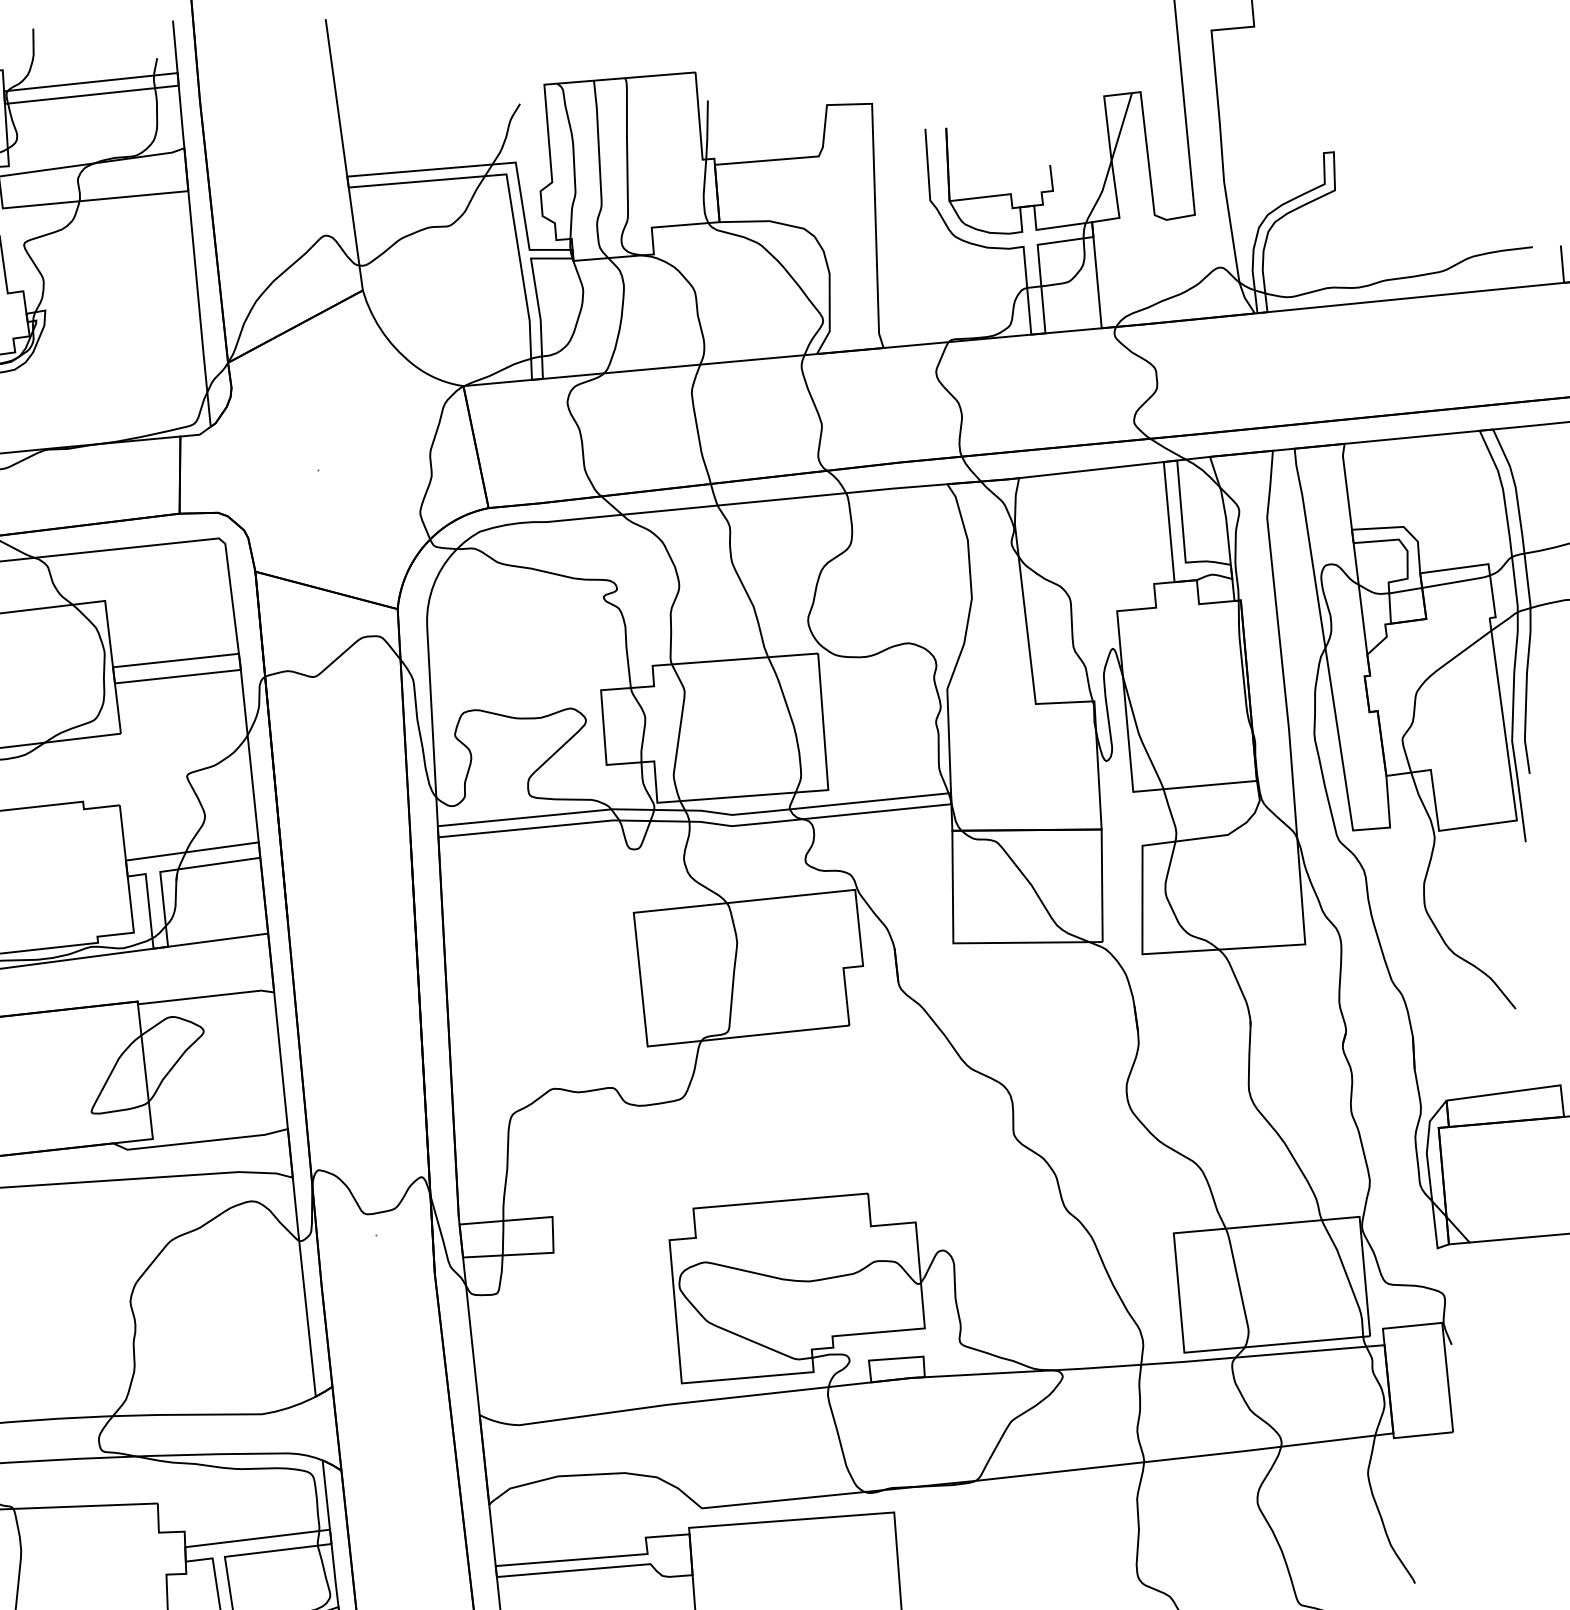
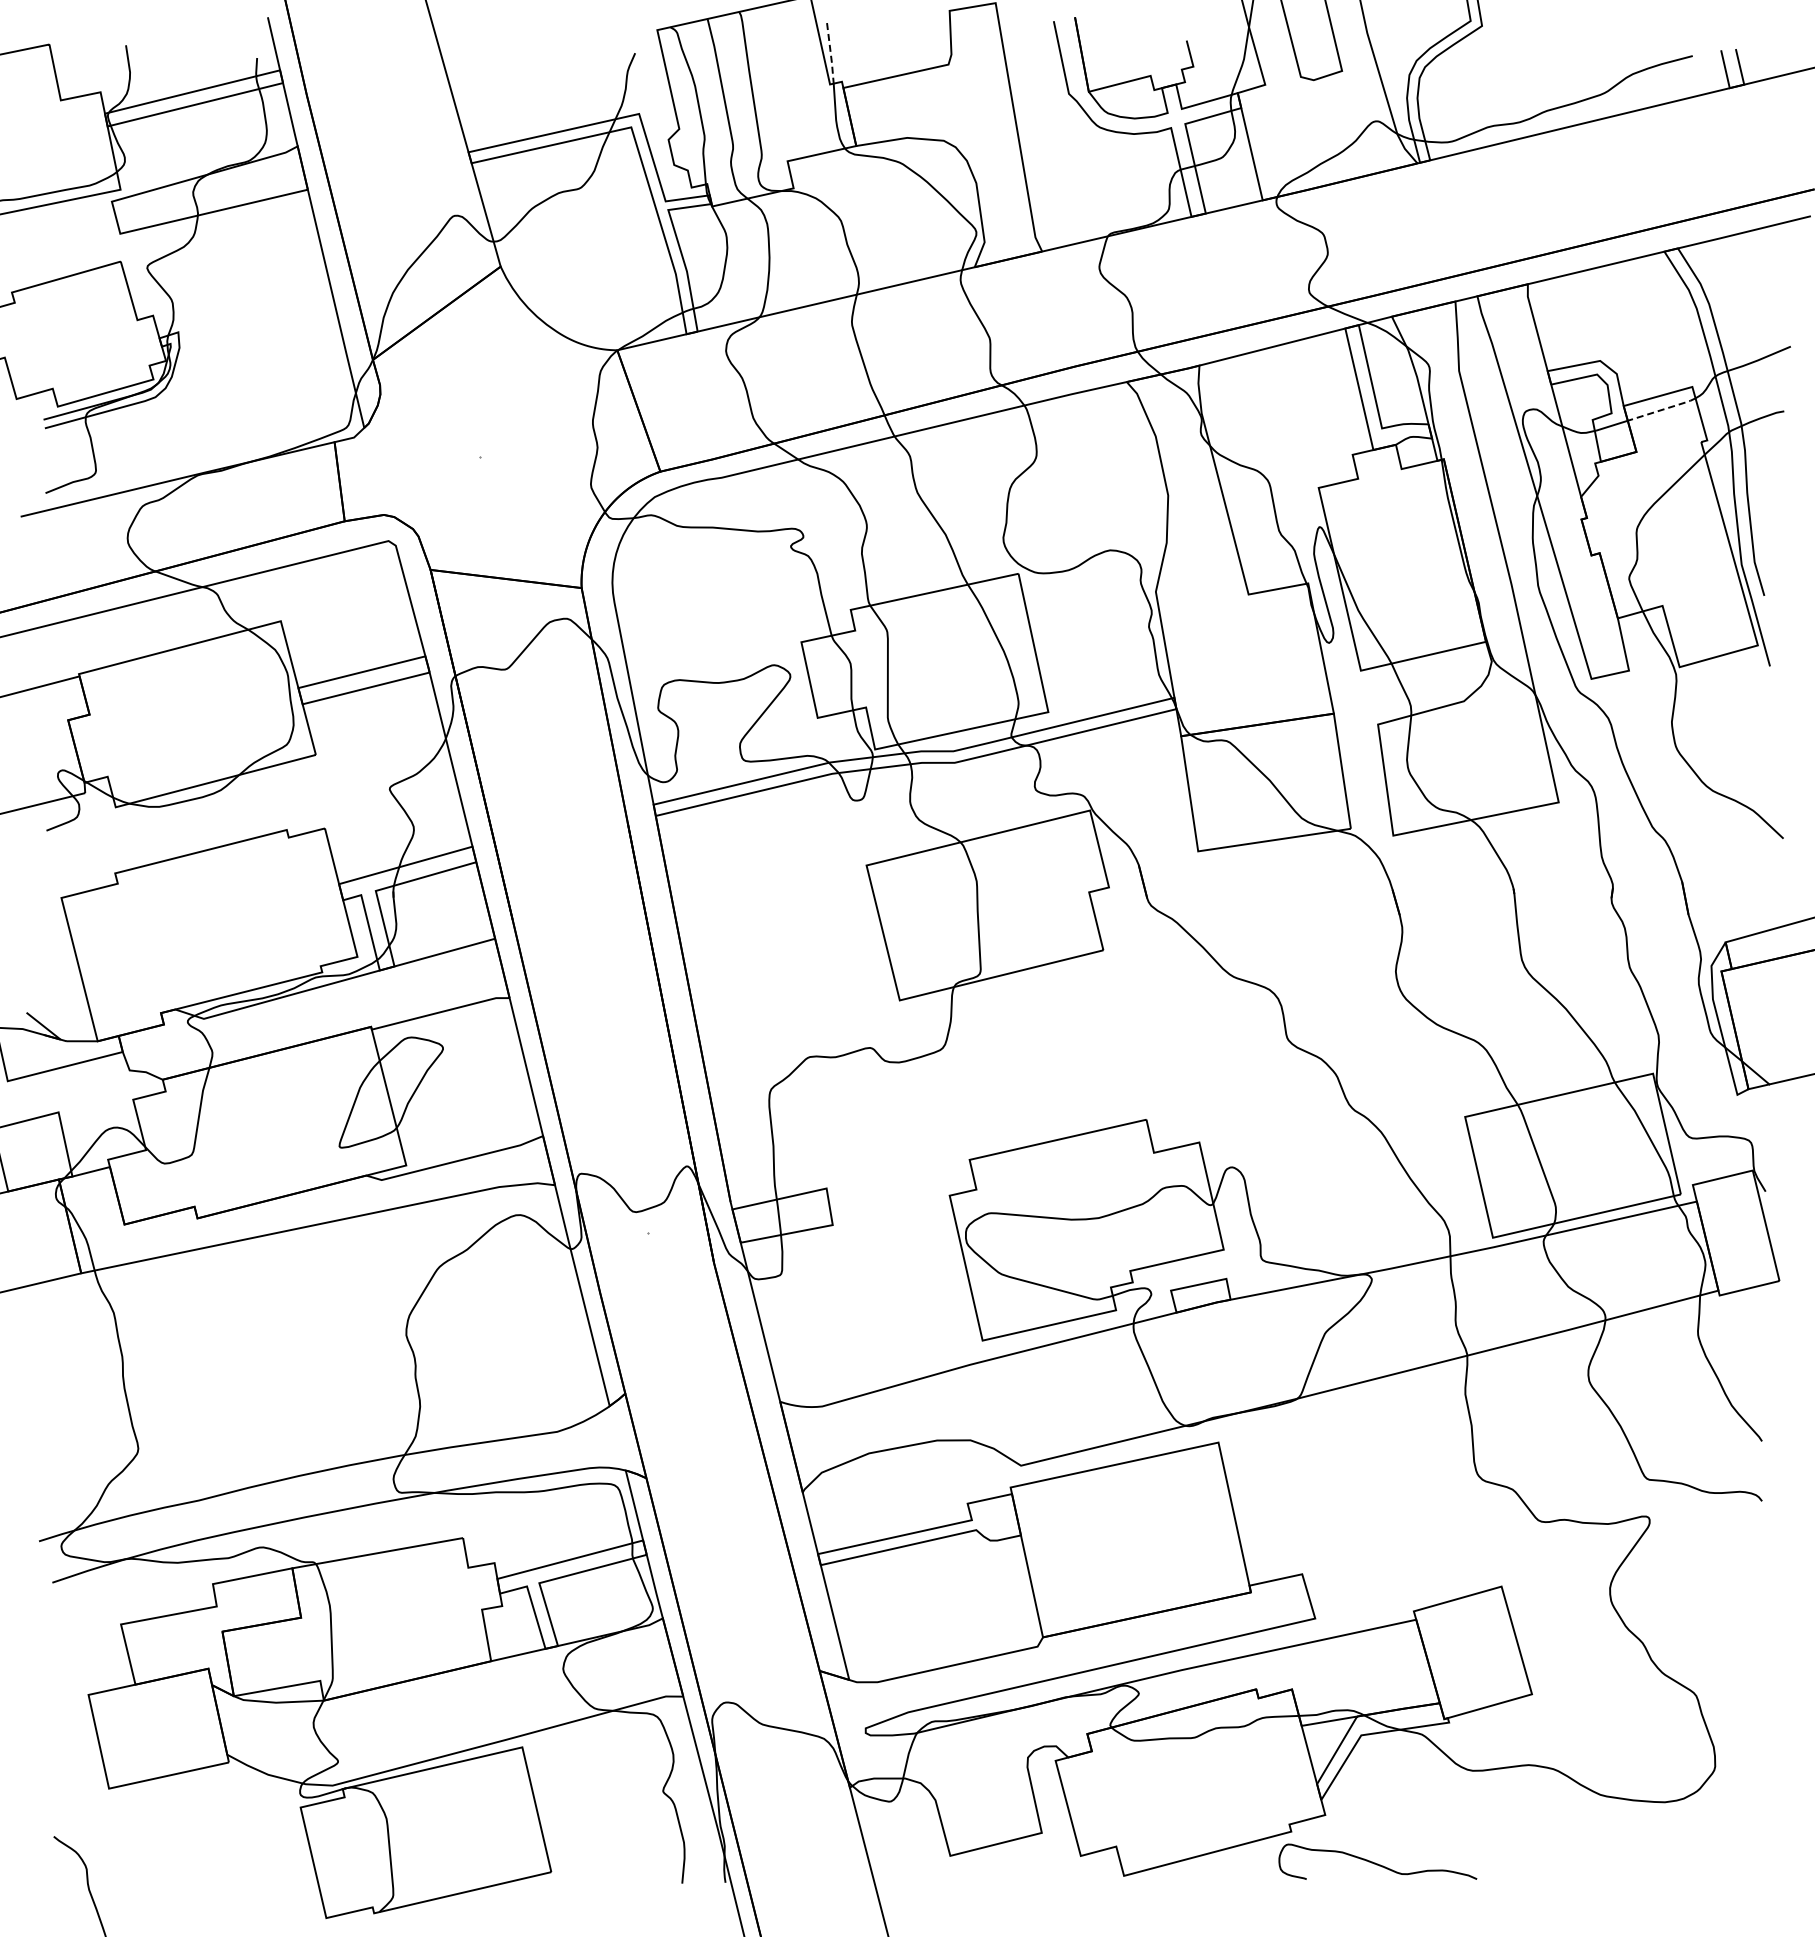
line: (707, 131) -> (830, 54), solid -> dashed
line: (1456, 581) -> (1662, 409), solid -> dashed

